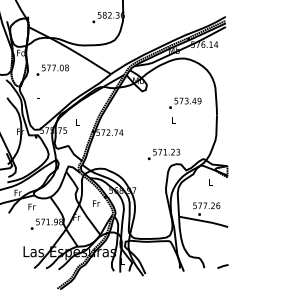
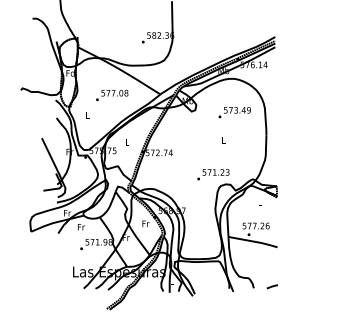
text: (53, 70) -> (112, 95), moved
text: (185, 103) -> (234, 112), moved

